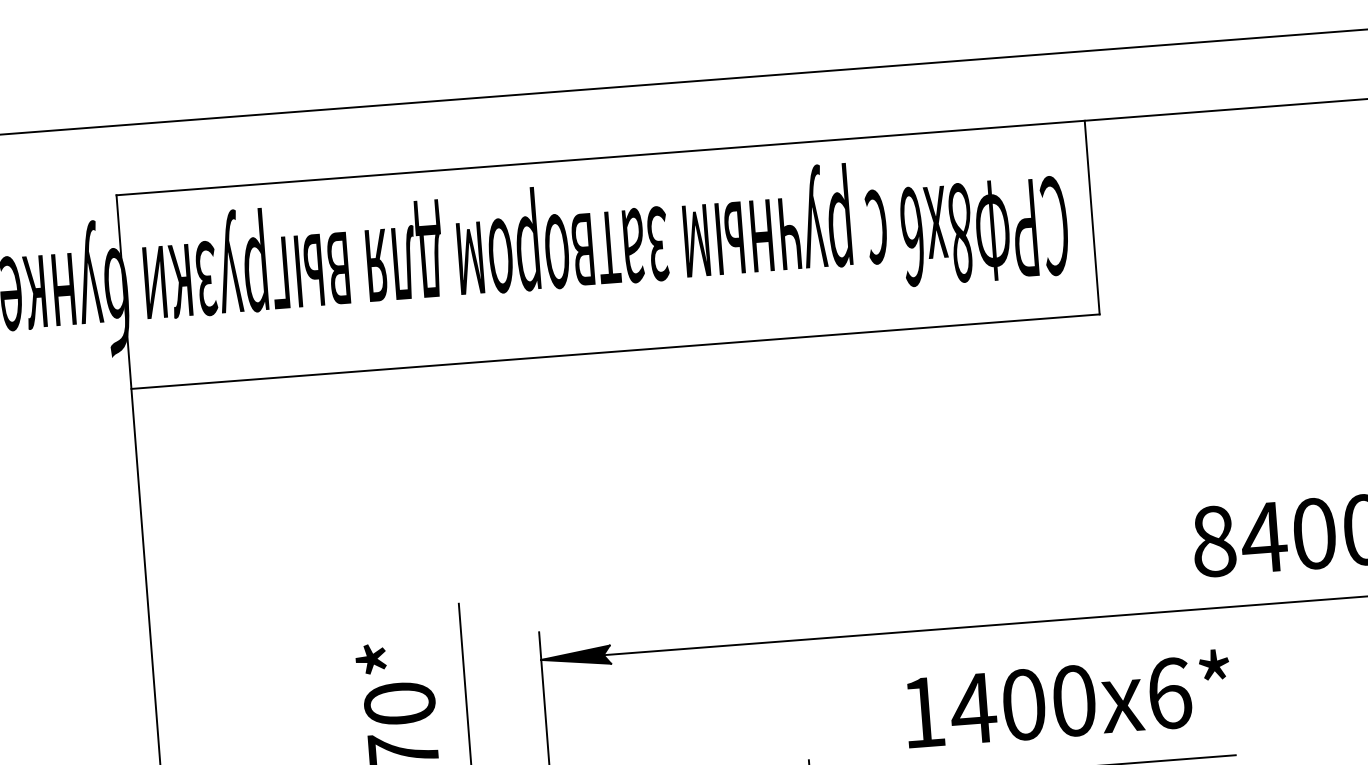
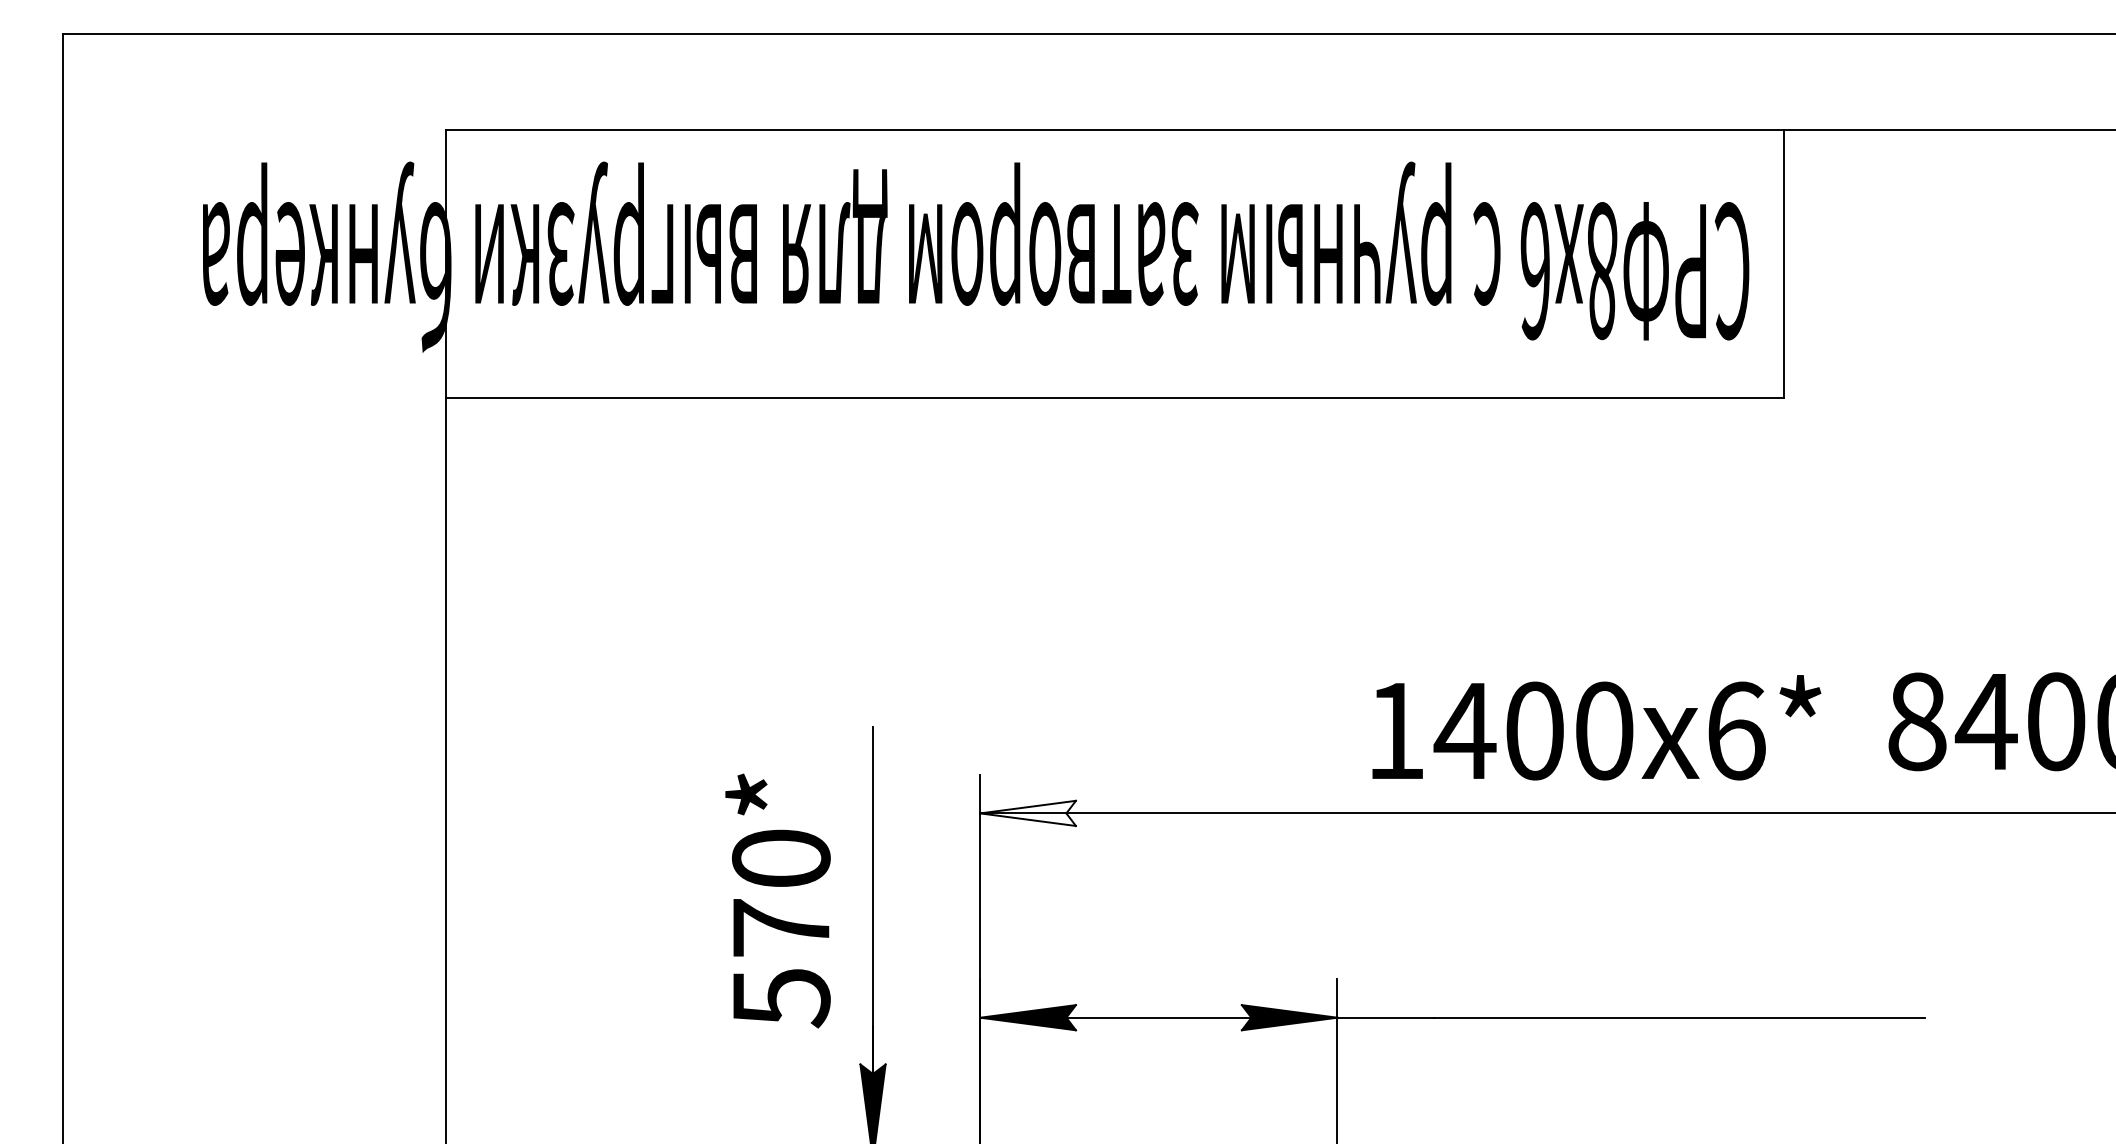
fill: (575, 657) -> (1027, 813), removed
text: (1068, 698) -> (1596, 727), moved

